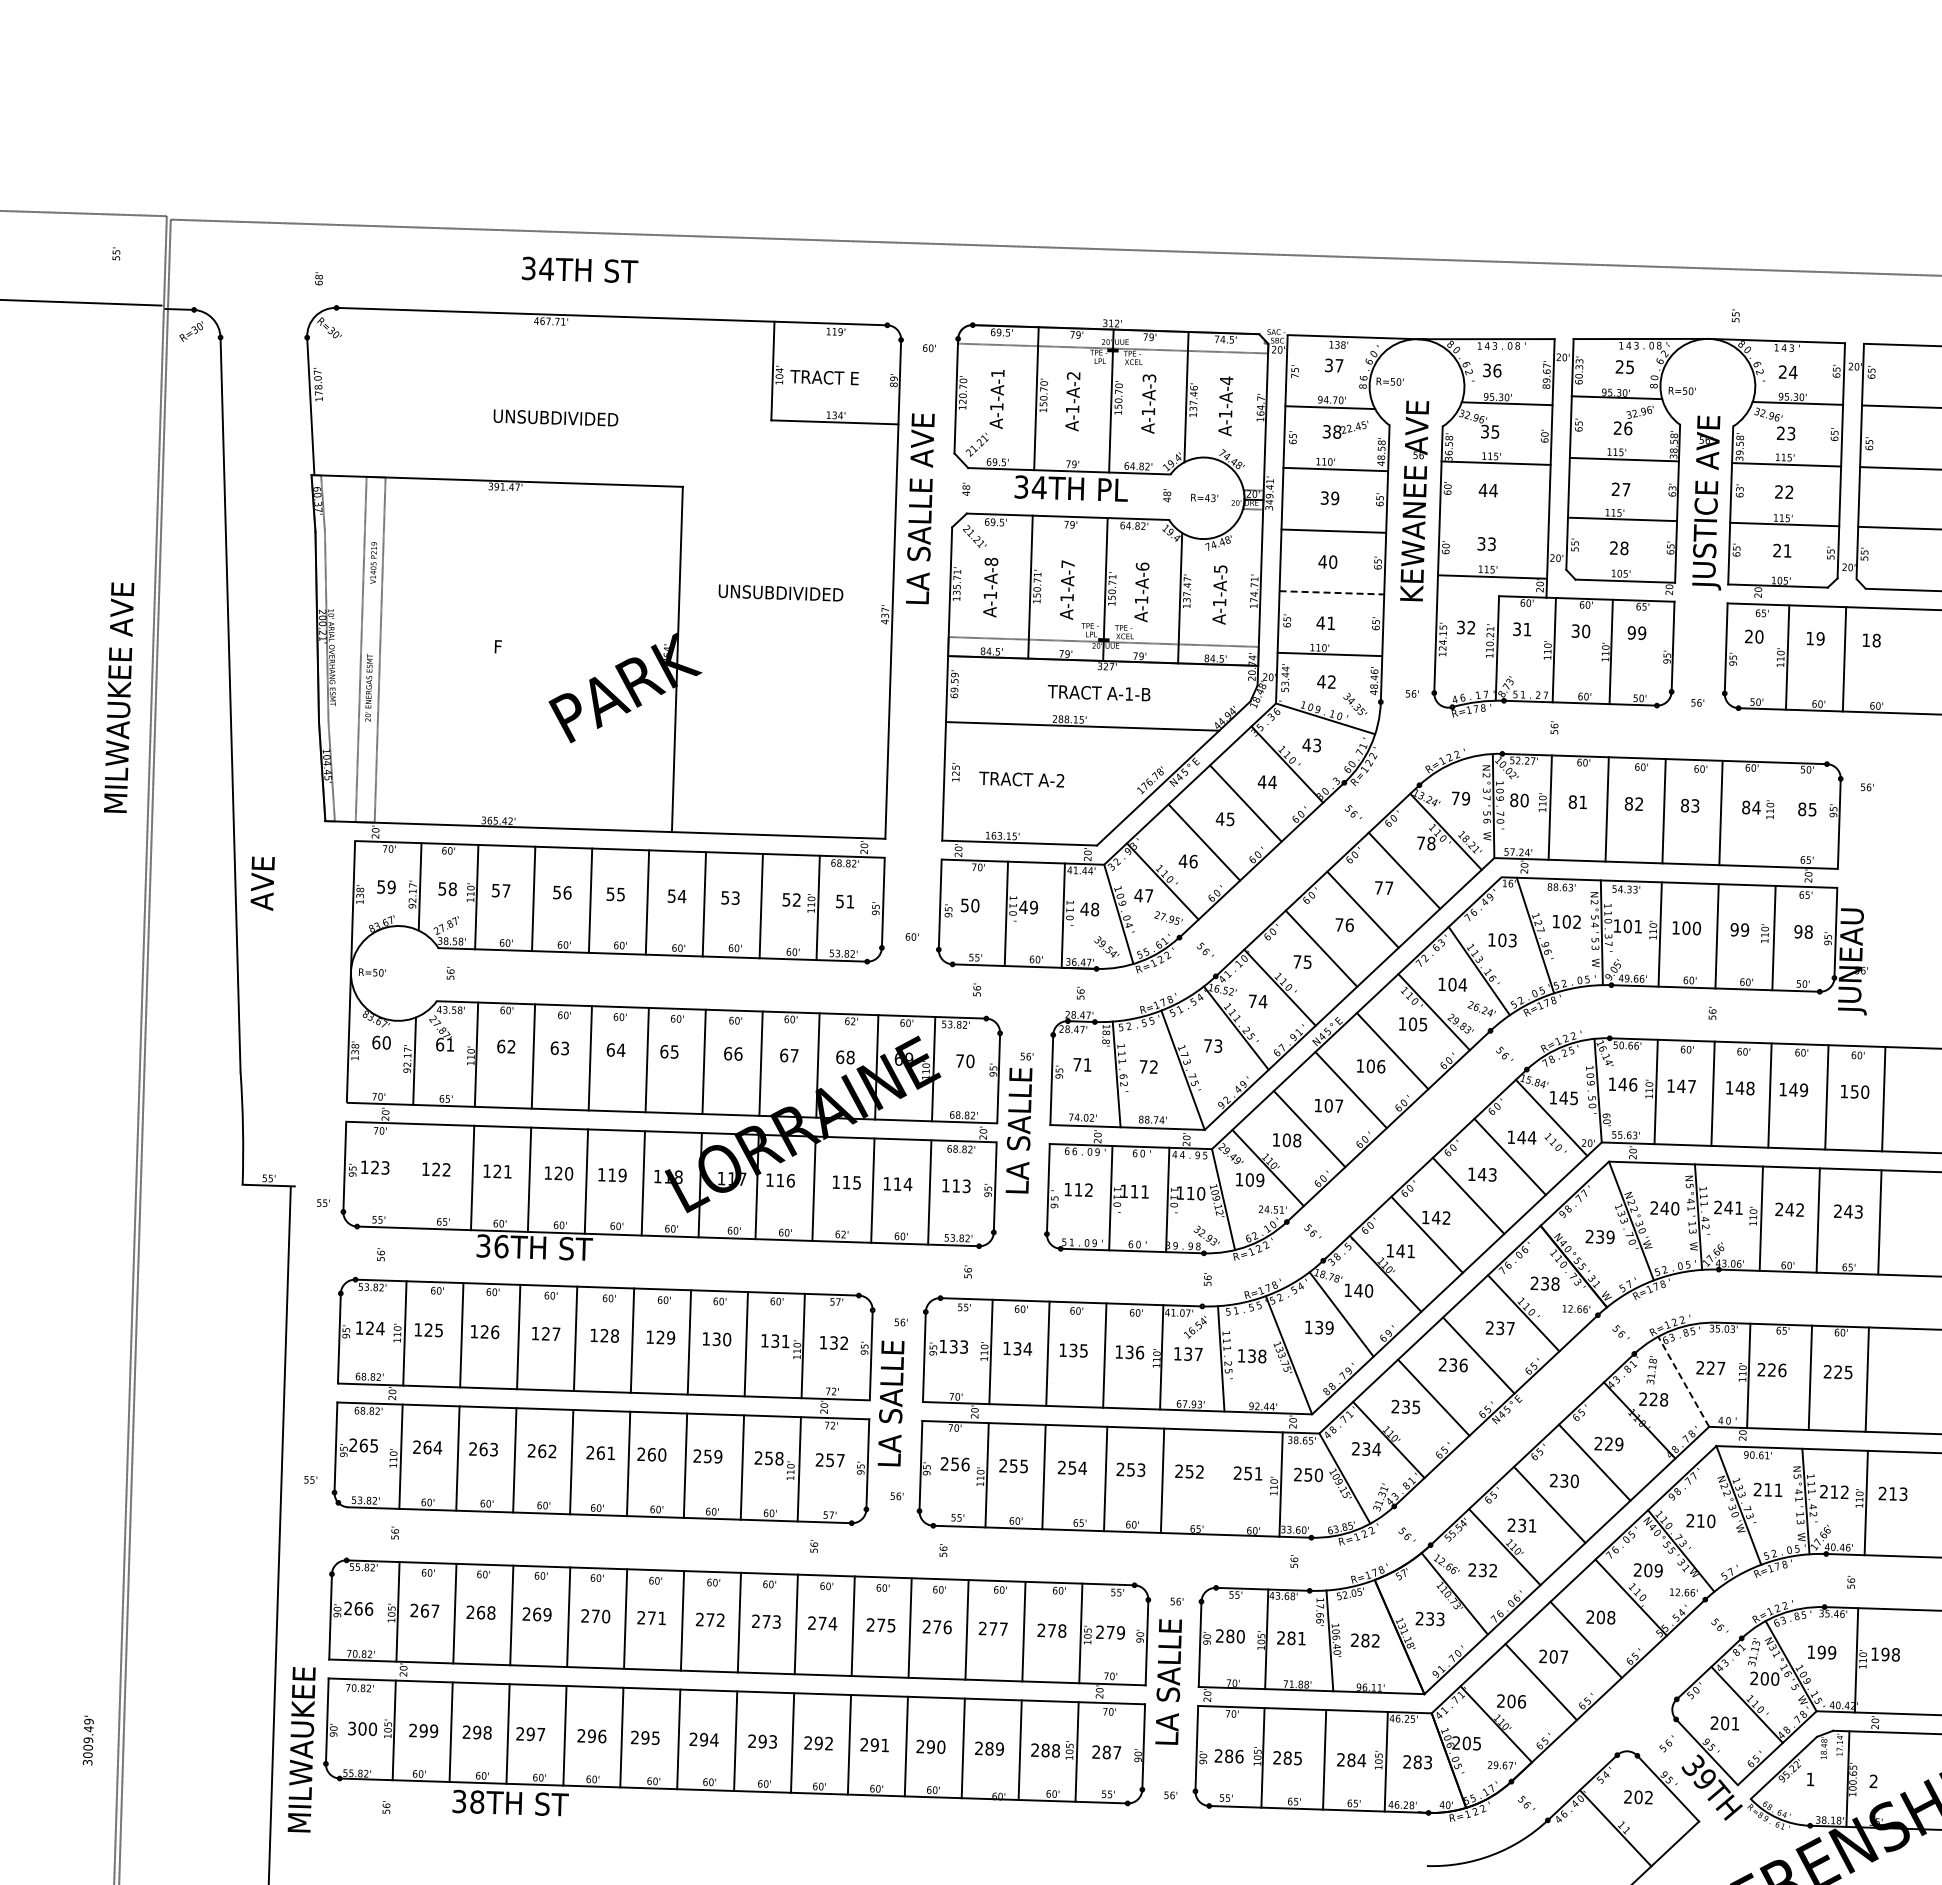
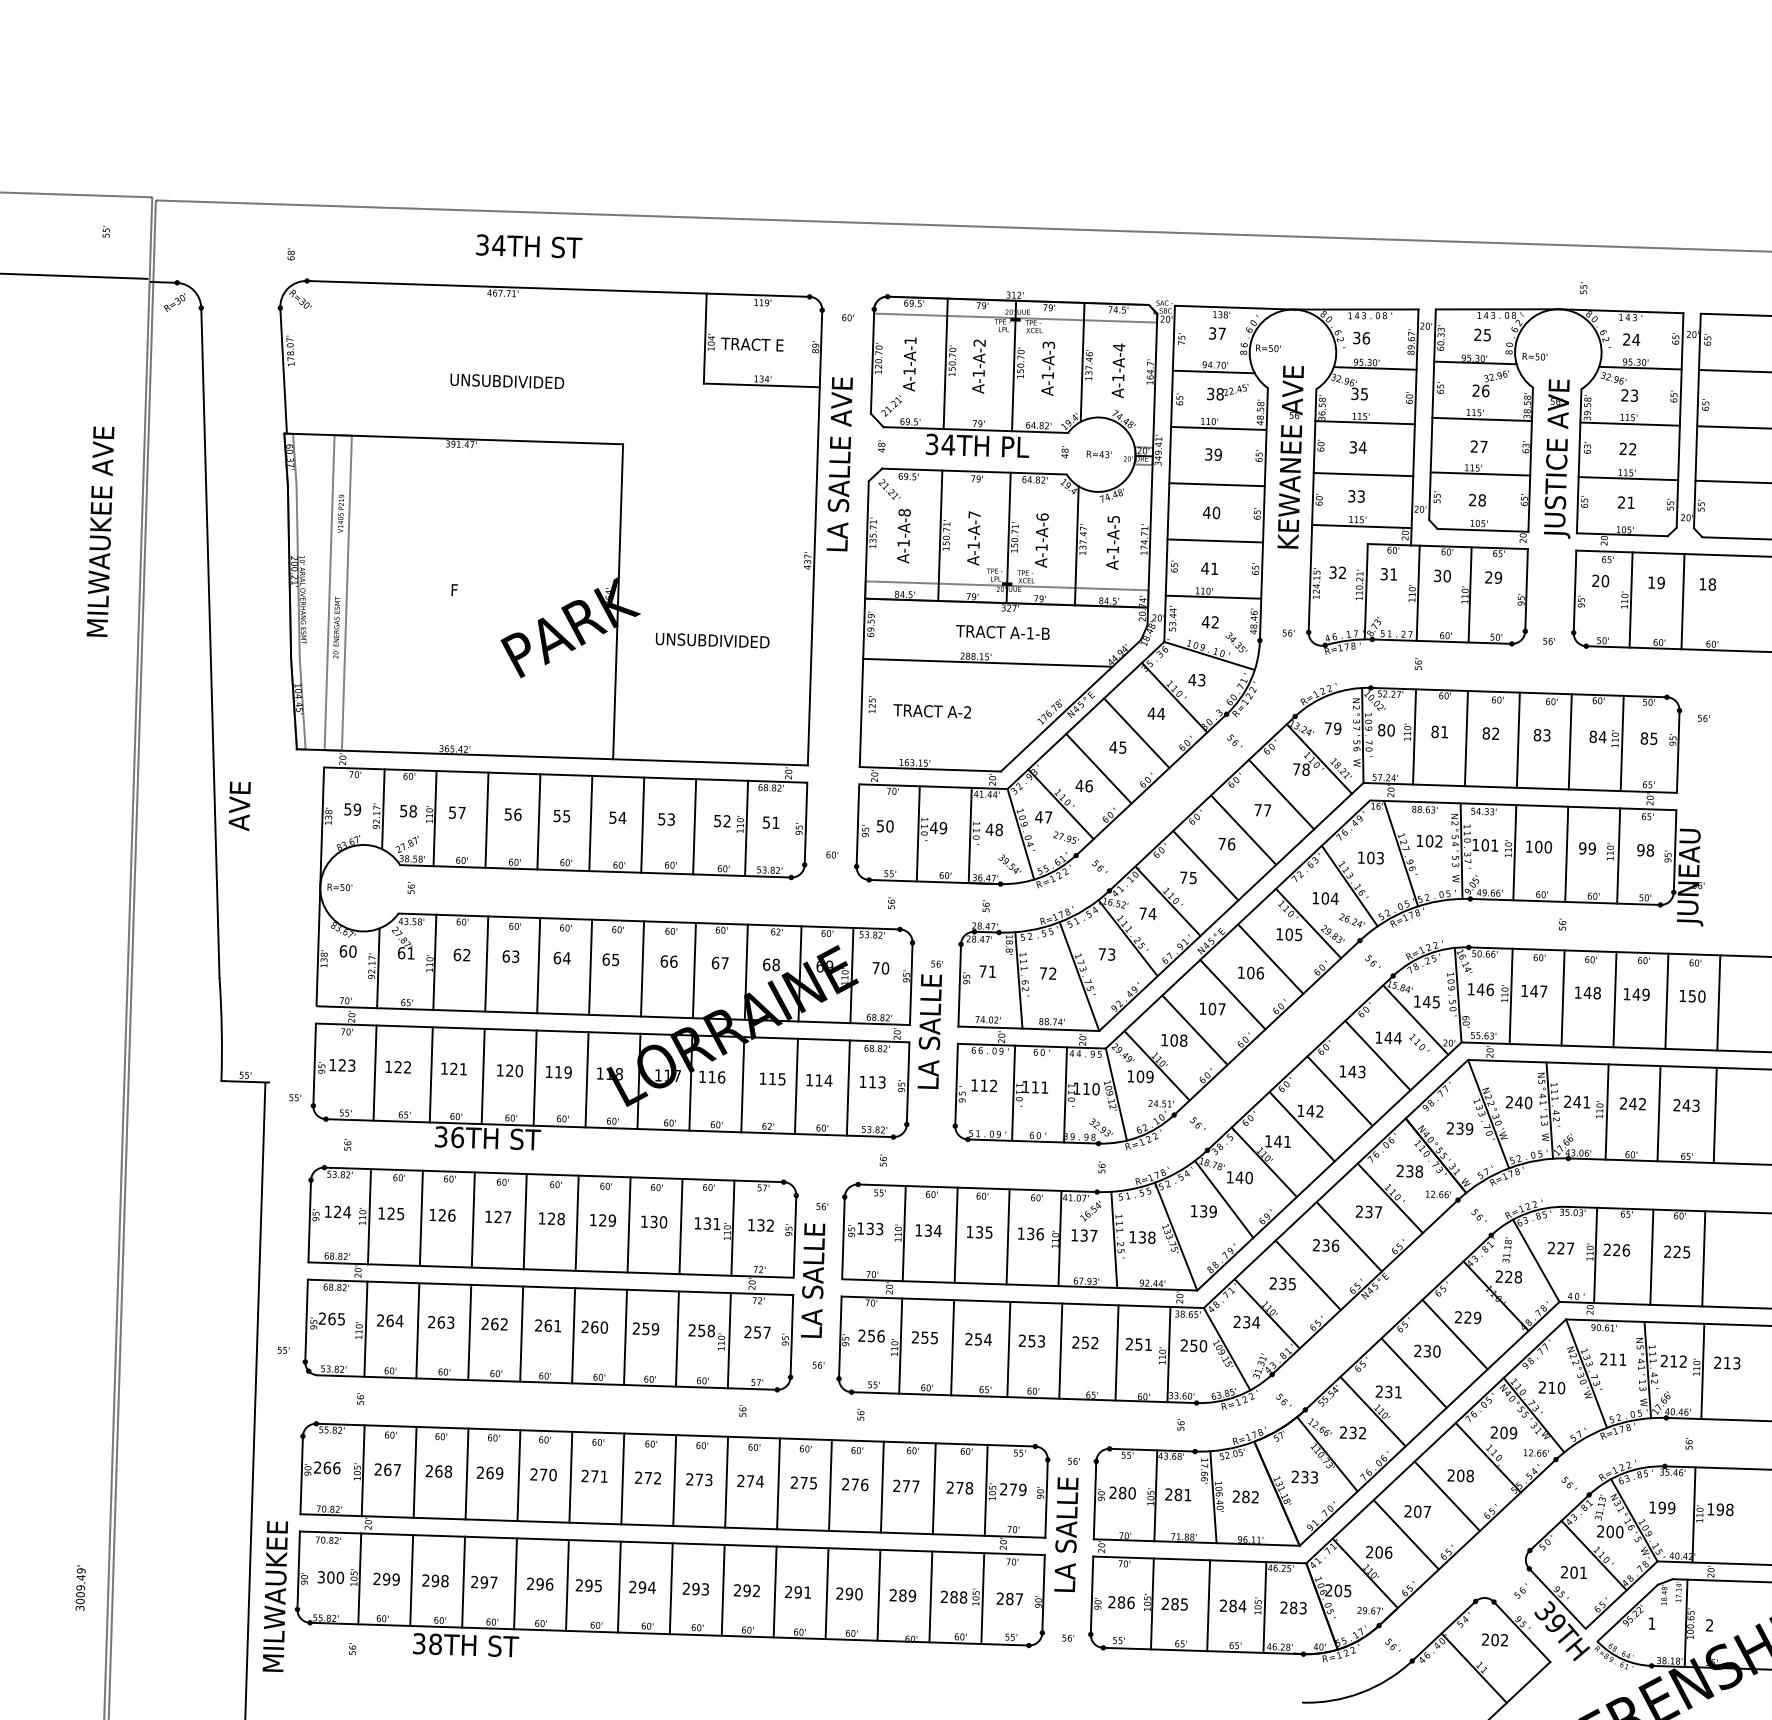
text: (1482, 490) -> (1352, 447), 44 -> 34
line: (1493, 519) -> (1362, 474), added
text: (780, 592) -> (712, 640), moved
line: (1332, 592) -> (1215, 540), dashed -> solid
text: (1631, 632) -> (1488, 577), 99 -> 29
text: (119, 697) -> (100, 531), moved
line: (1777, 814) -> (1621, 743), added
line: (410, 1175) -> (374, 1072), added
line: (1683, 1381) -> (1536, 1260), dashed -> solid
line: (1223, 1482) -> (1116, 1352), added

